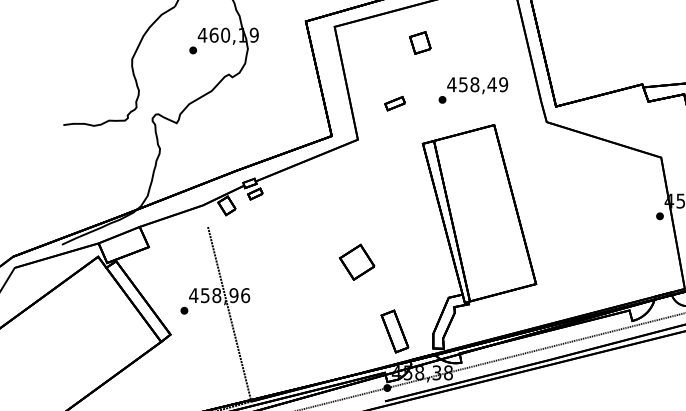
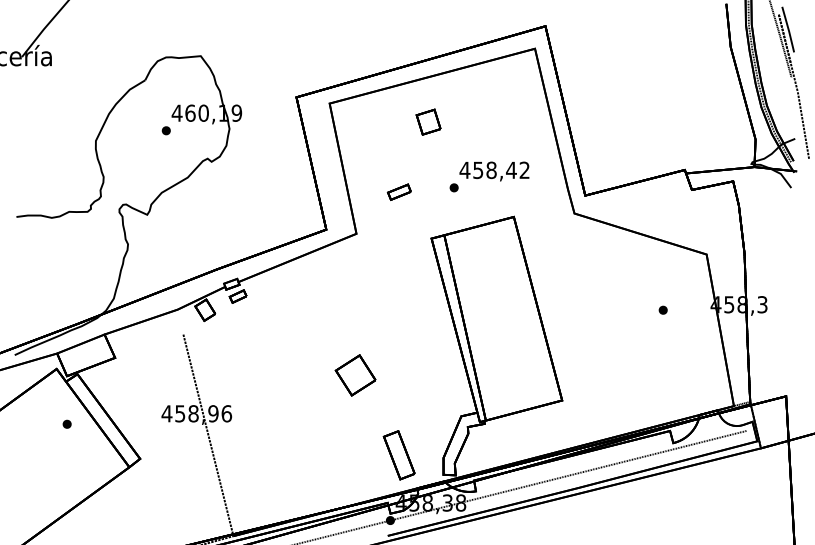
text: (503, 84) -> (524, 170), 458,49 -> 458,42
part: (659, 215) -> (662, 309), moved
part: (183, 310) -> (66, 423), moved

